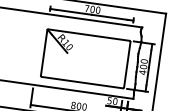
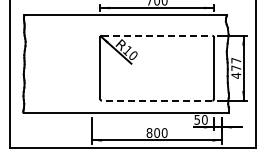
line: (89, 34) -> (157, 35), solid -> dashed
text: (144, 64) -> (236, 64), 400 -> 477
line: (81, 82) -> (156, 100), solid -> dashed

